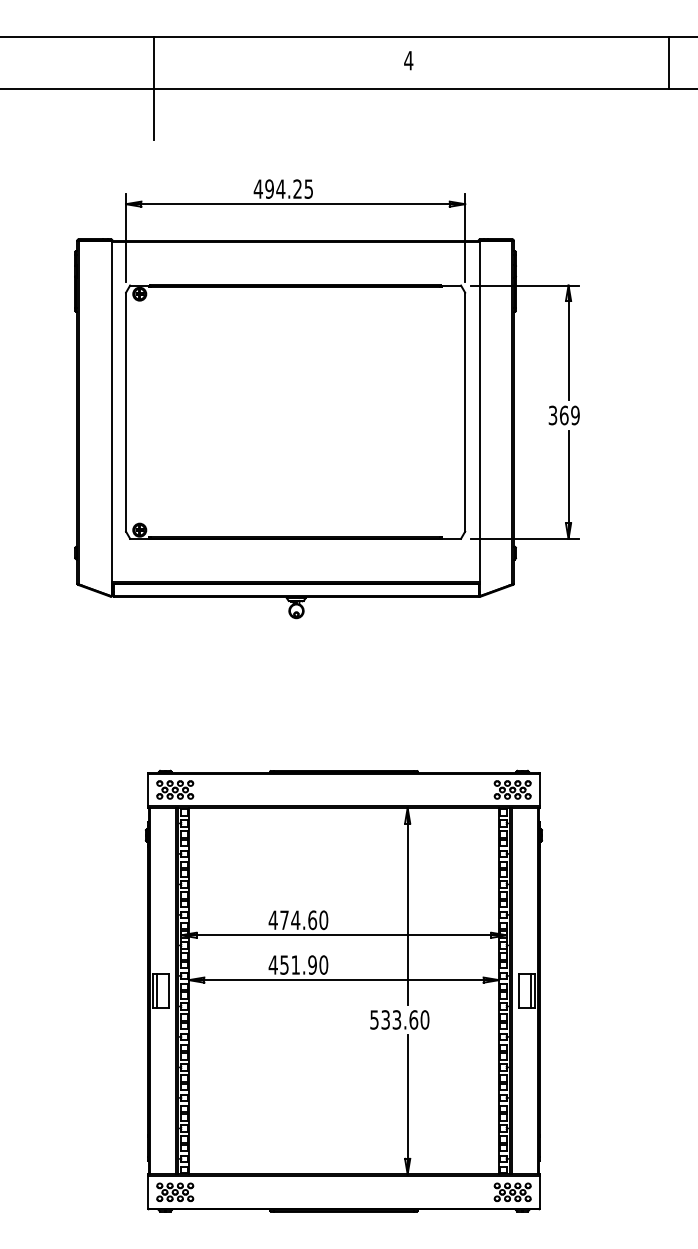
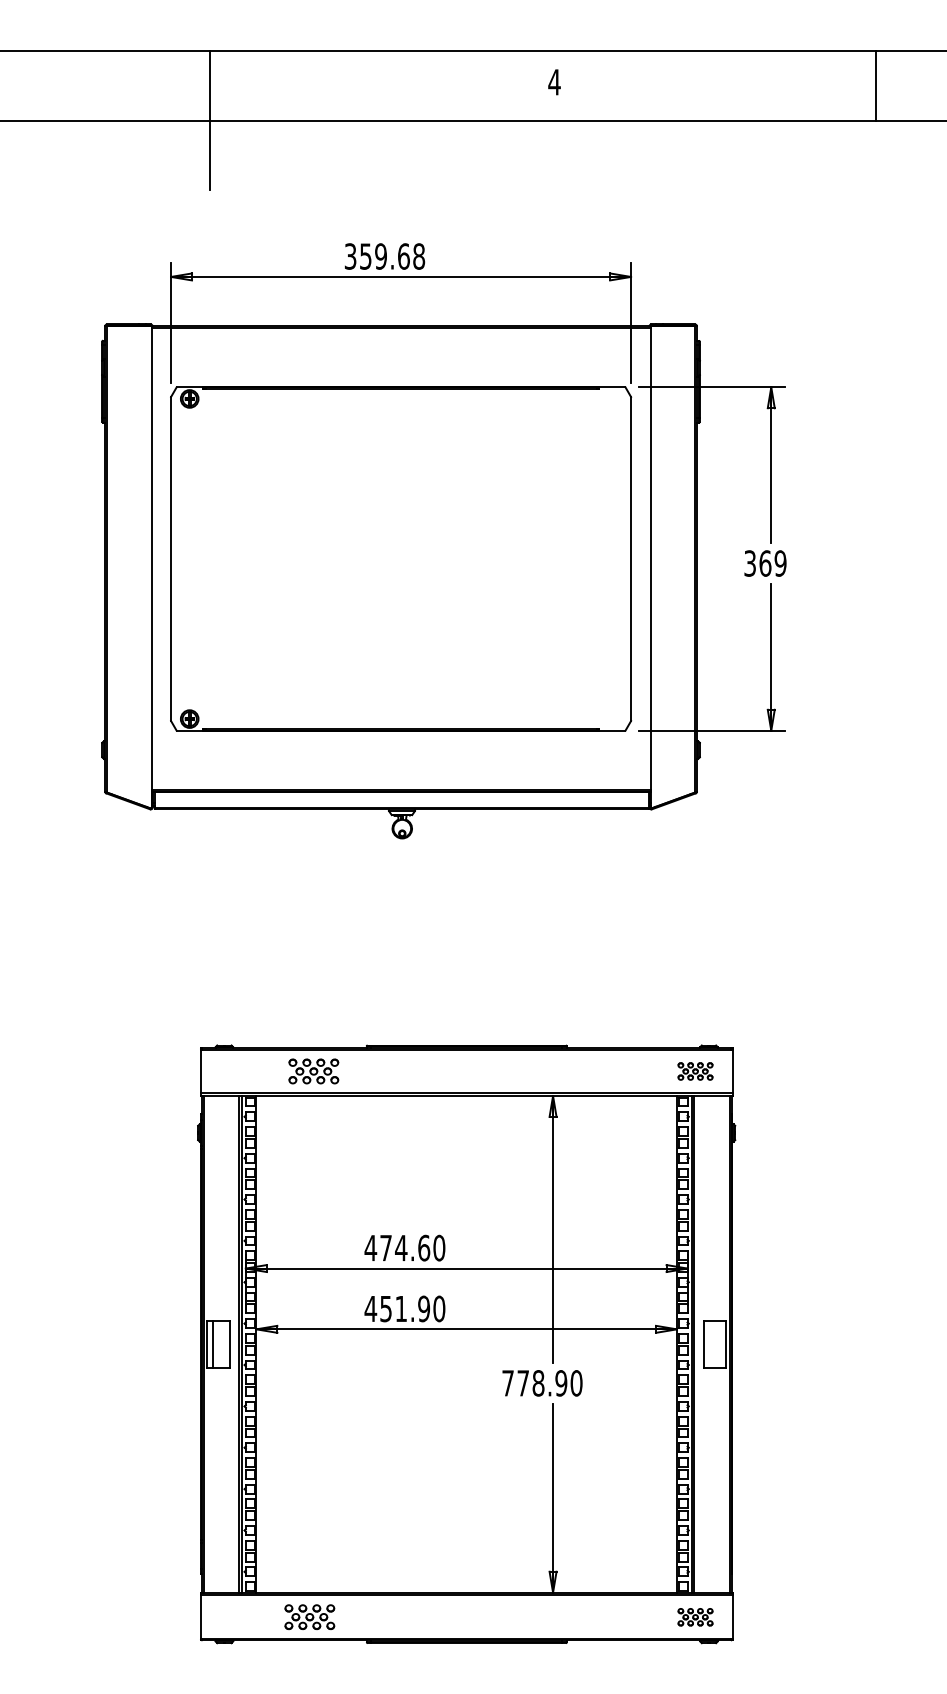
line: (668, 63) -> (875, 85), moved
text: (283, 189) -> (384, 256), 494.25 -> 359.68
part: (174, 790) -> (313, 1071), moved
part: (512, 790) -> (695, 1071), size x0.7
line: (531, 991) -> (720, 1344), removed
text: (393, 1020) -> (534, 1383), 533.60 -> 778.90
part: (174, 1191) -> (309, 1616), moved
part: (512, 1192) -> (695, 1617), size x0.7

